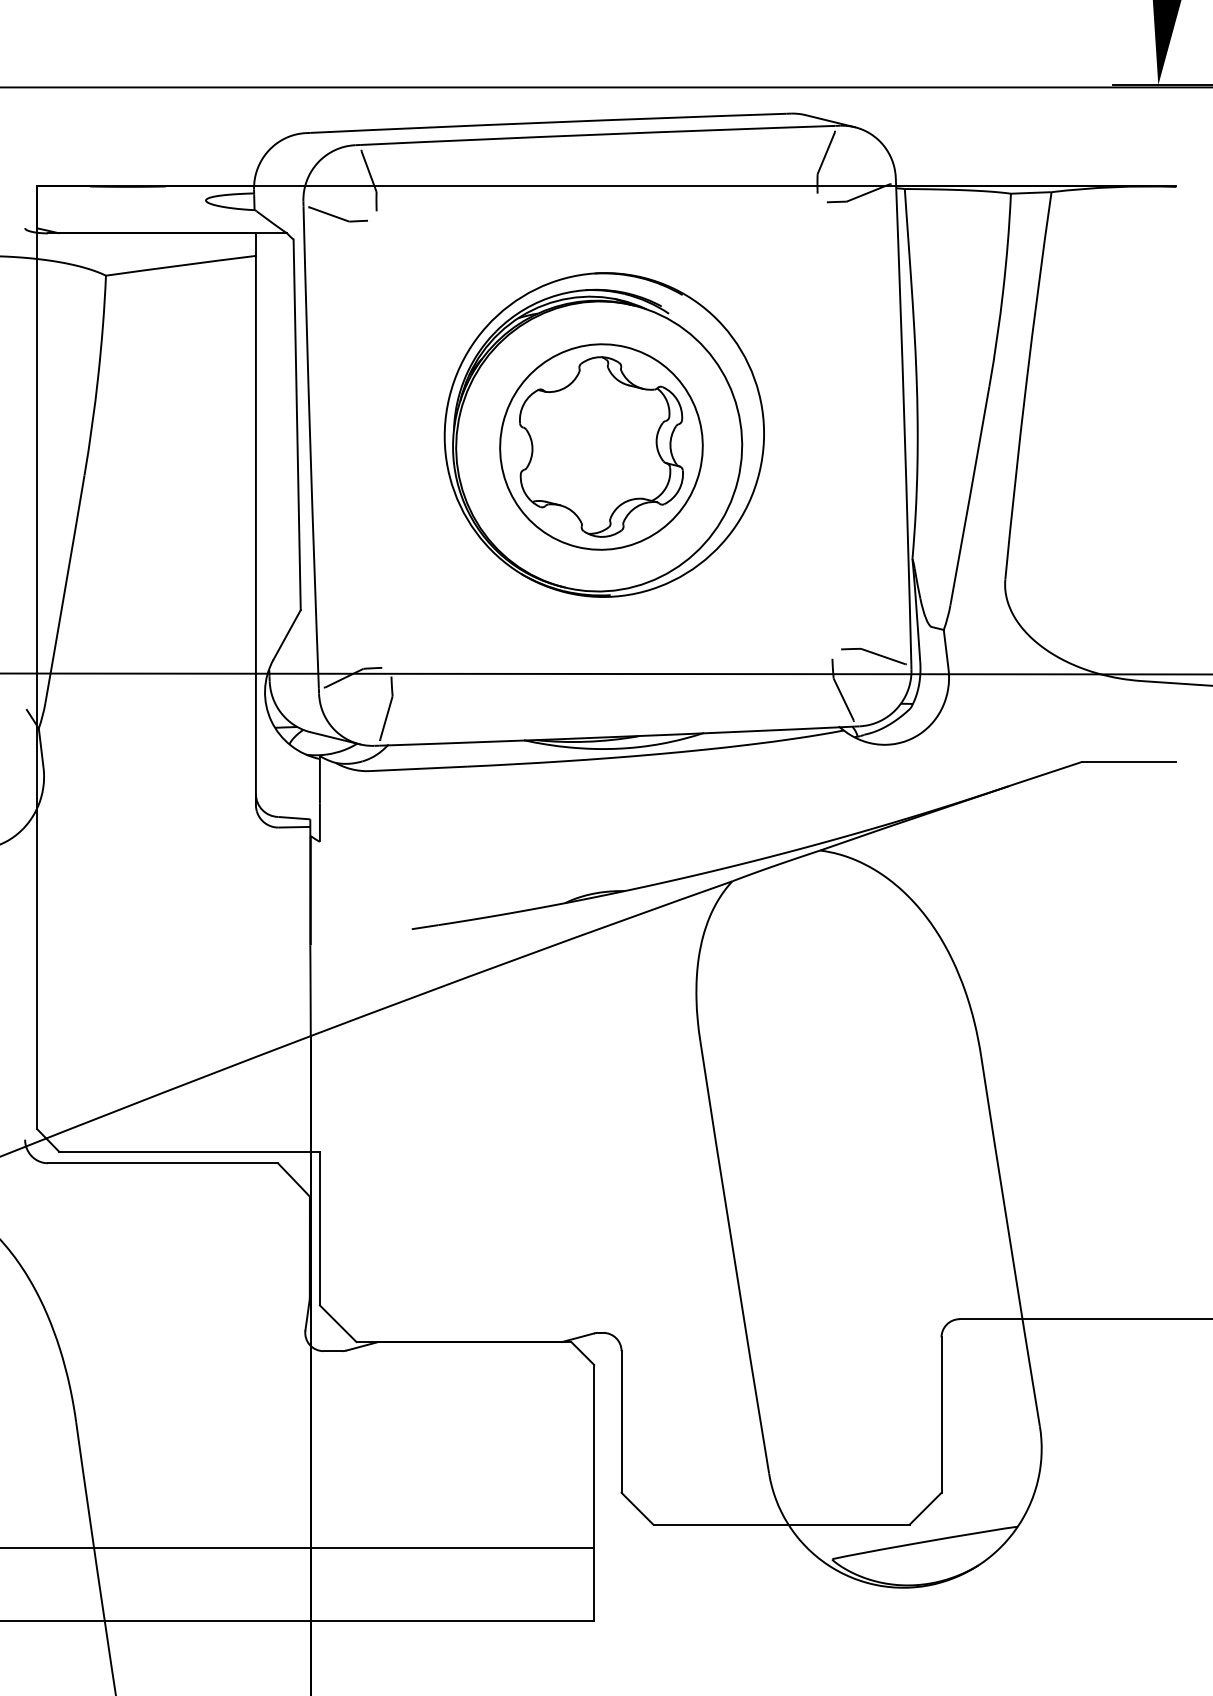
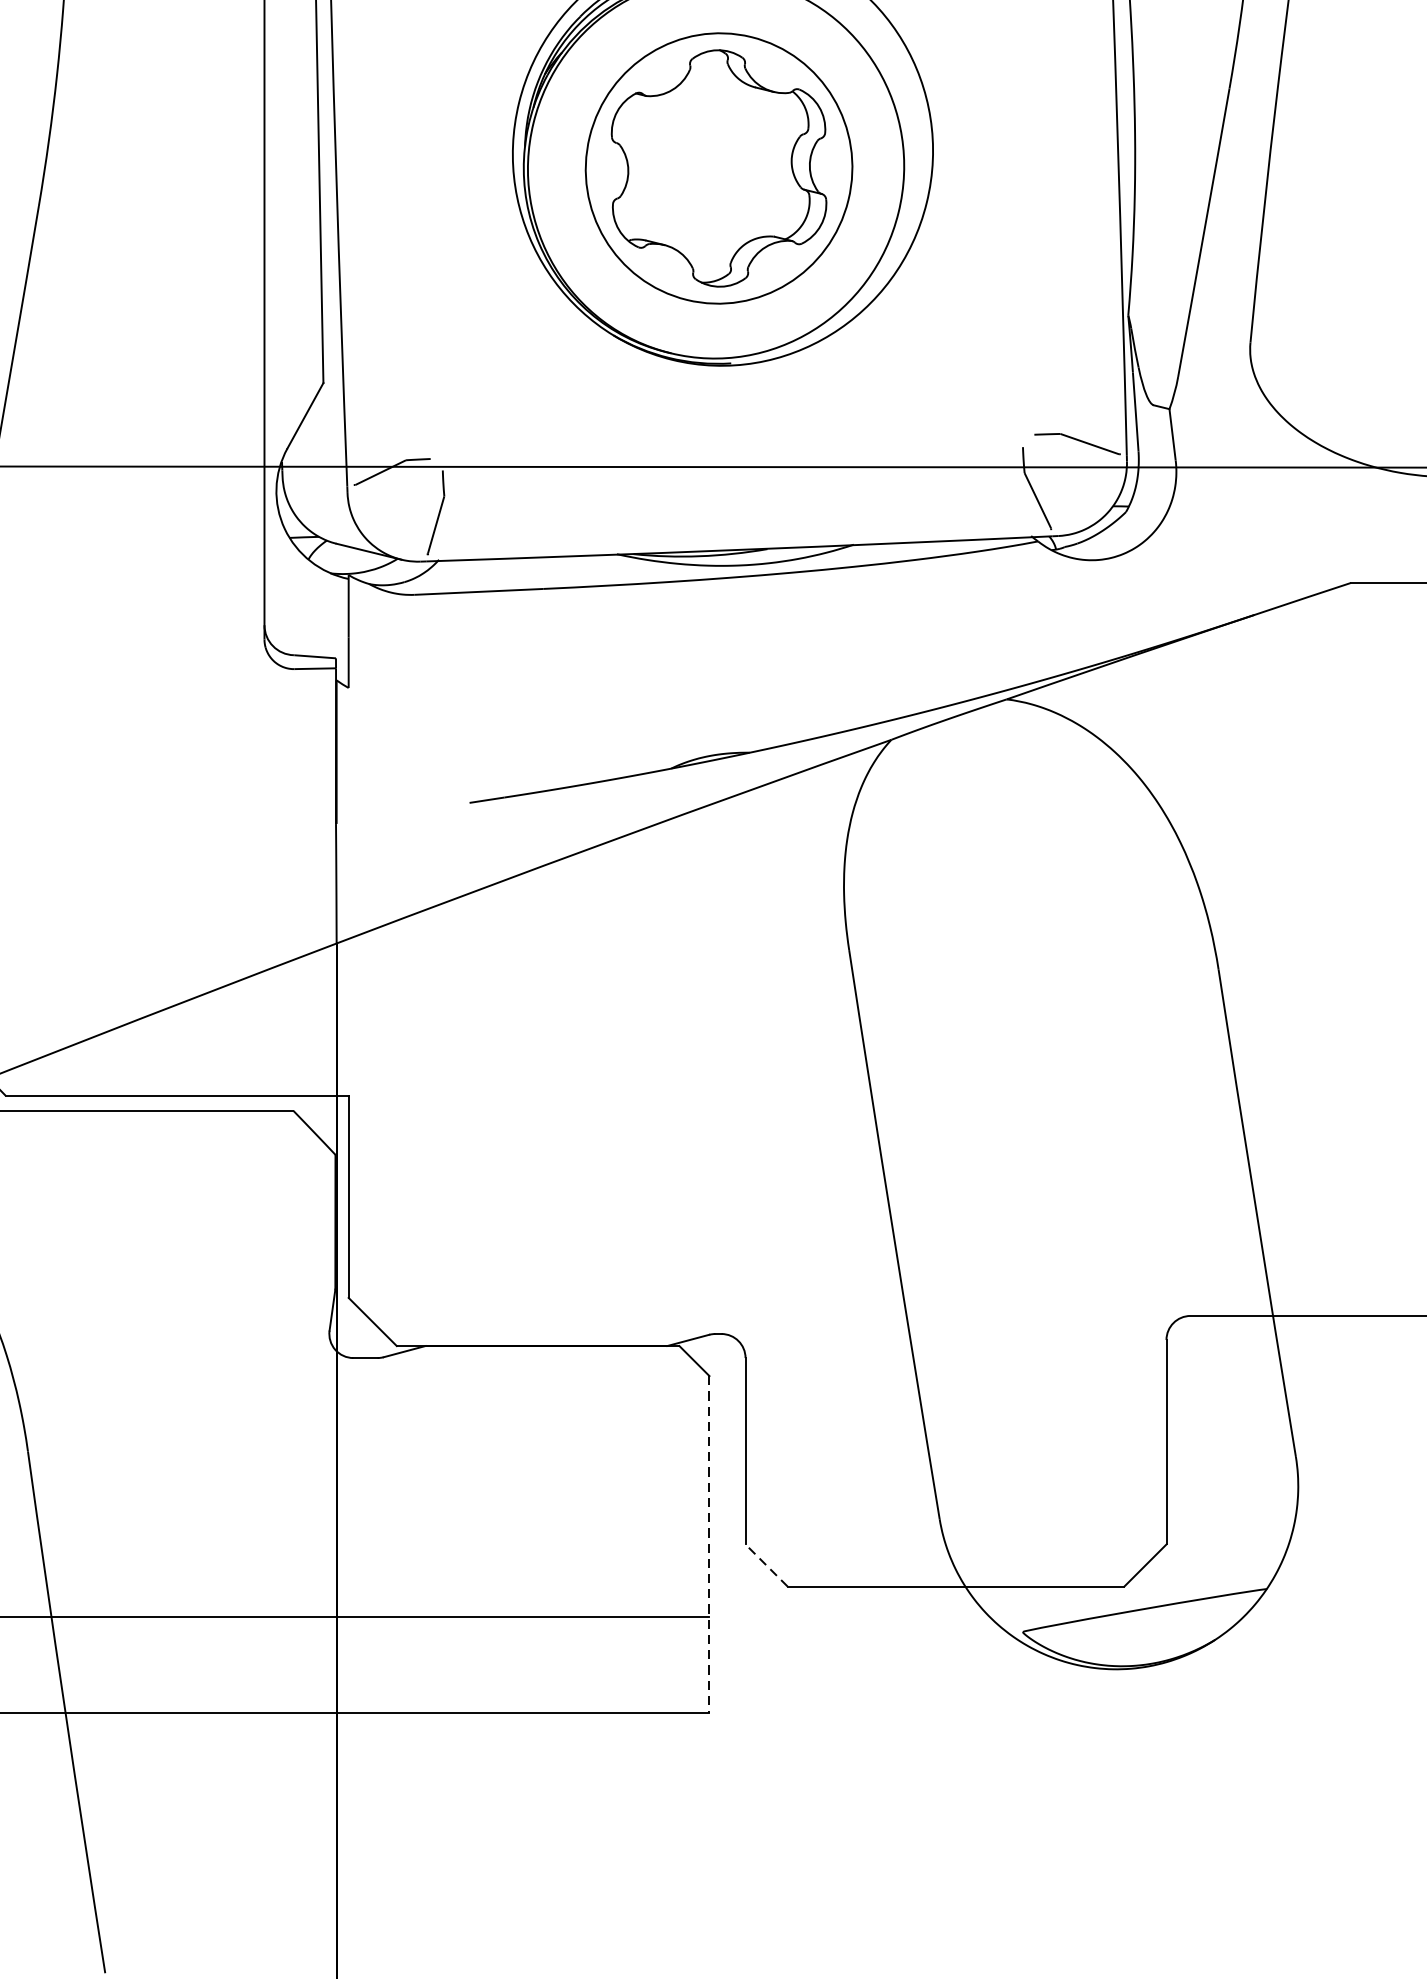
line: (594, 1492) -> (709, 1544), solid -> dashed
line: (637, 1508) -> (766, 1565), solid -> dashed

